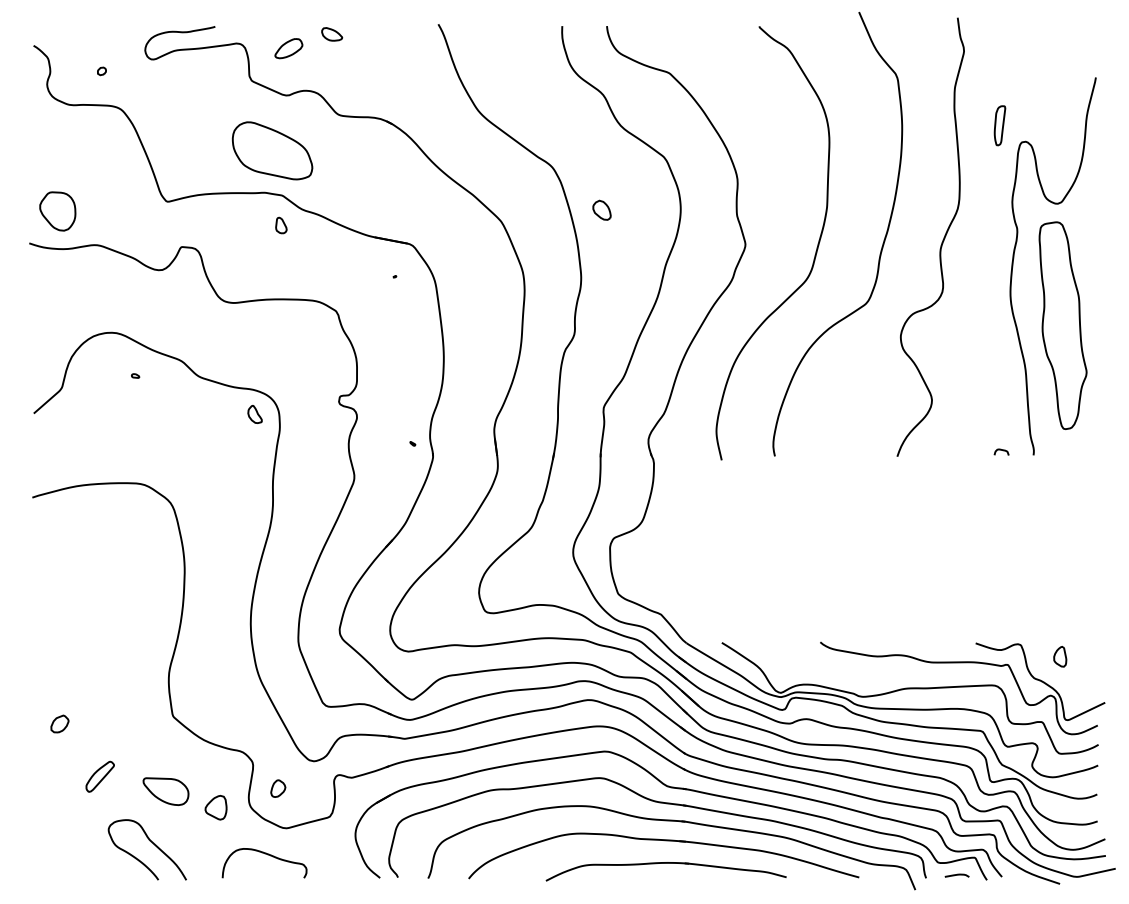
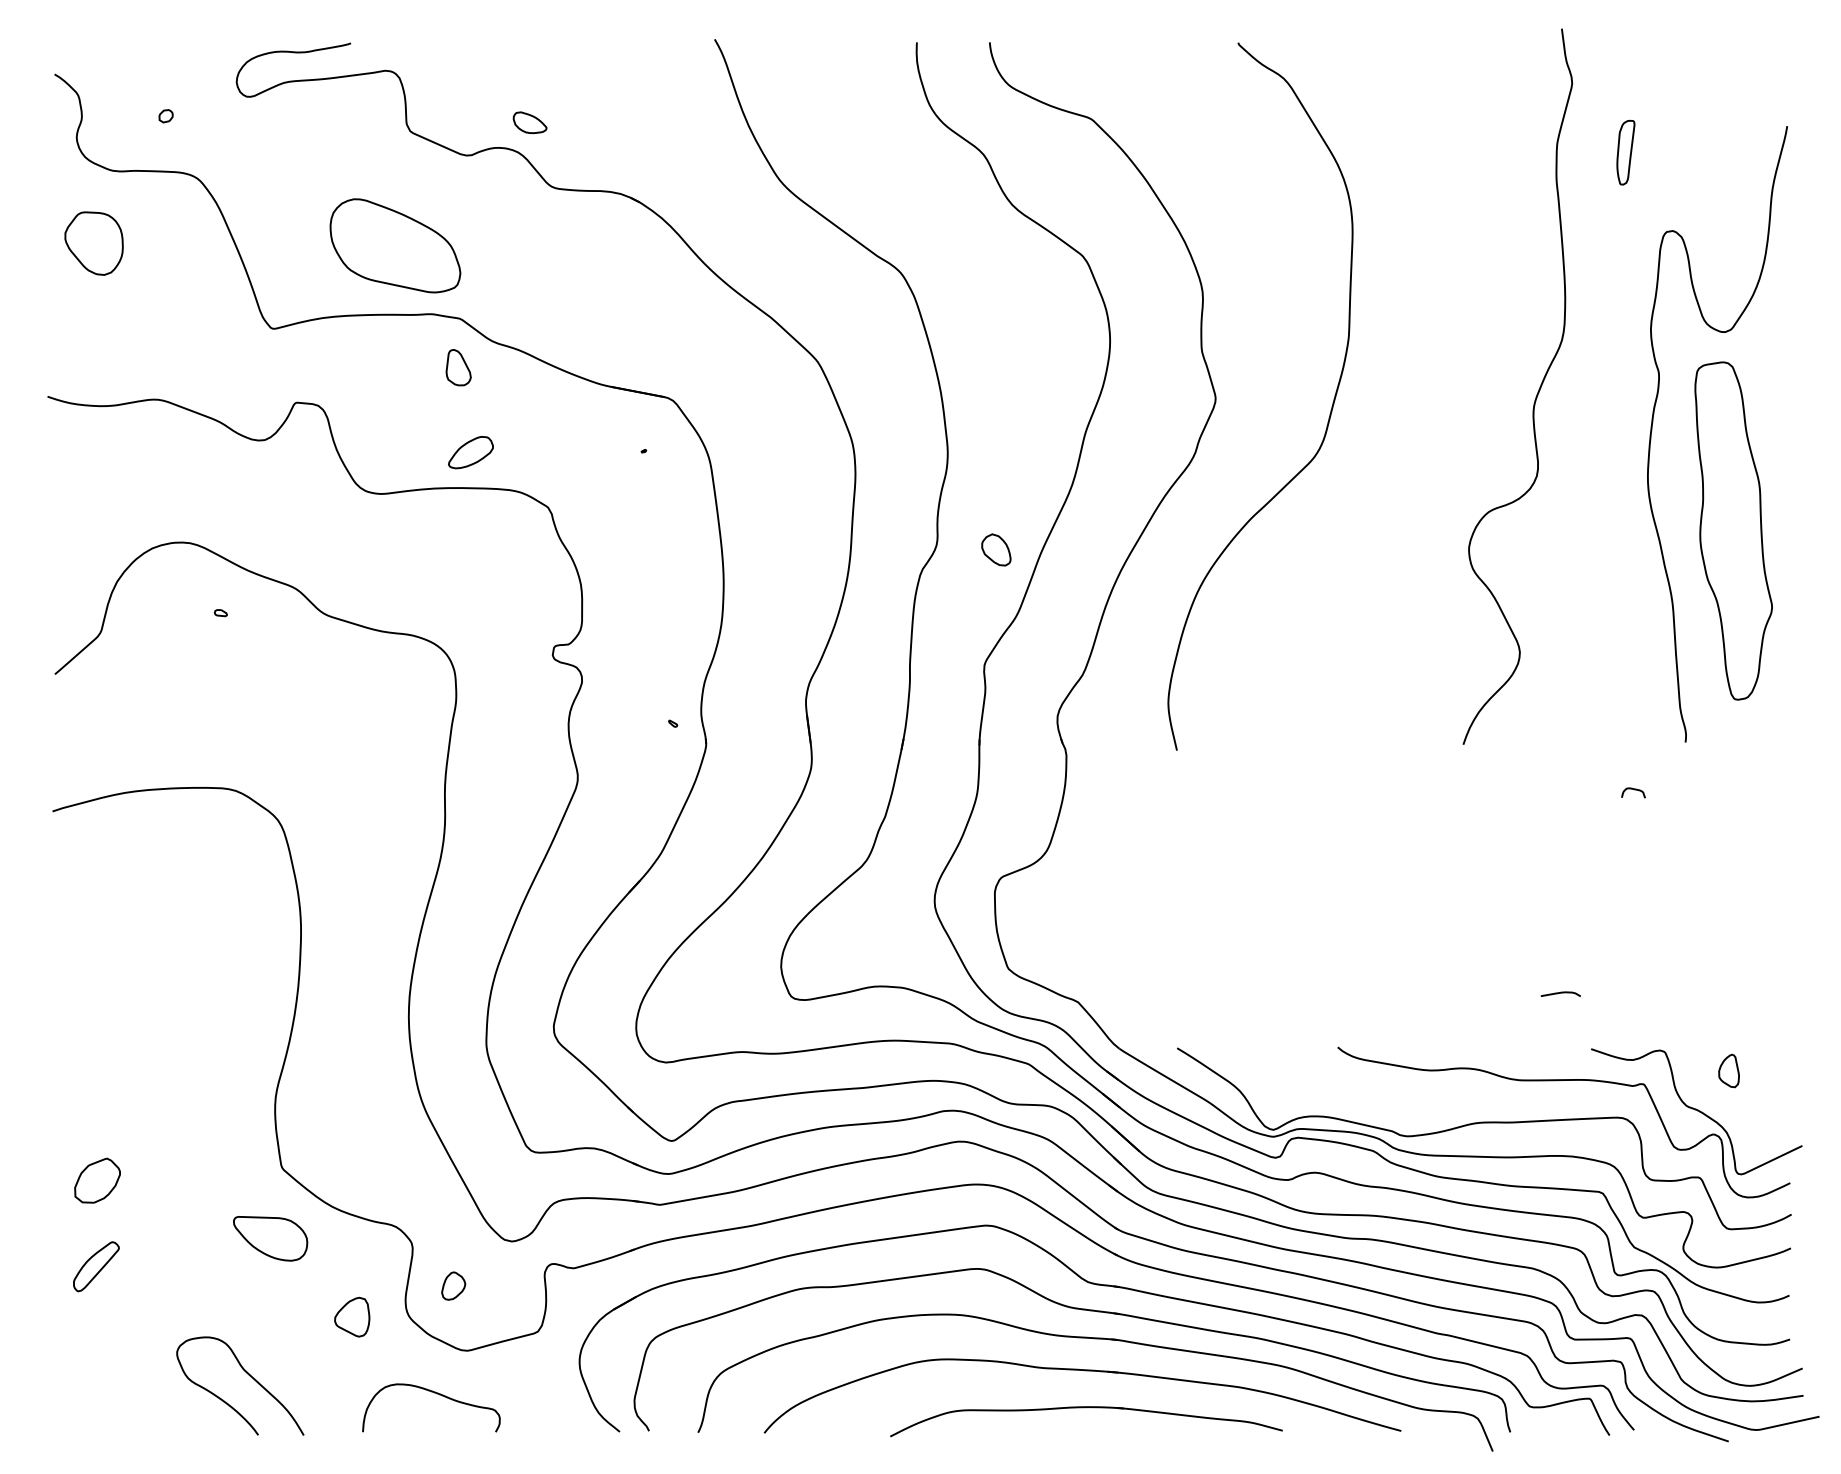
part: (332, 34) -> (530, 122), moved
part: (288, 48) -> (470, 452), moved
part: (999, 125) -> (1625, 152), moved
part: (272, 150) -> (395, 245), moved
part: (601, 209) -> (995, 548), moved
part: (57, 211) -> (93, 243), moved
part: (281, 225) -> (458, 367), size x1.4
curve: (881, 246) -> (1437, 401), removed
part: (254, 414) -> (414, 675), removed
curve: (1001, 450) -> (1633, 790), moved
part: (59, 723) -> (96, 1179), size x1.6
part: (99, 776) -> (95, 1266), moved
part: (165, 791) -> (269, 1238), moved
curve: (956, 875) -> (1559, 993), moved

